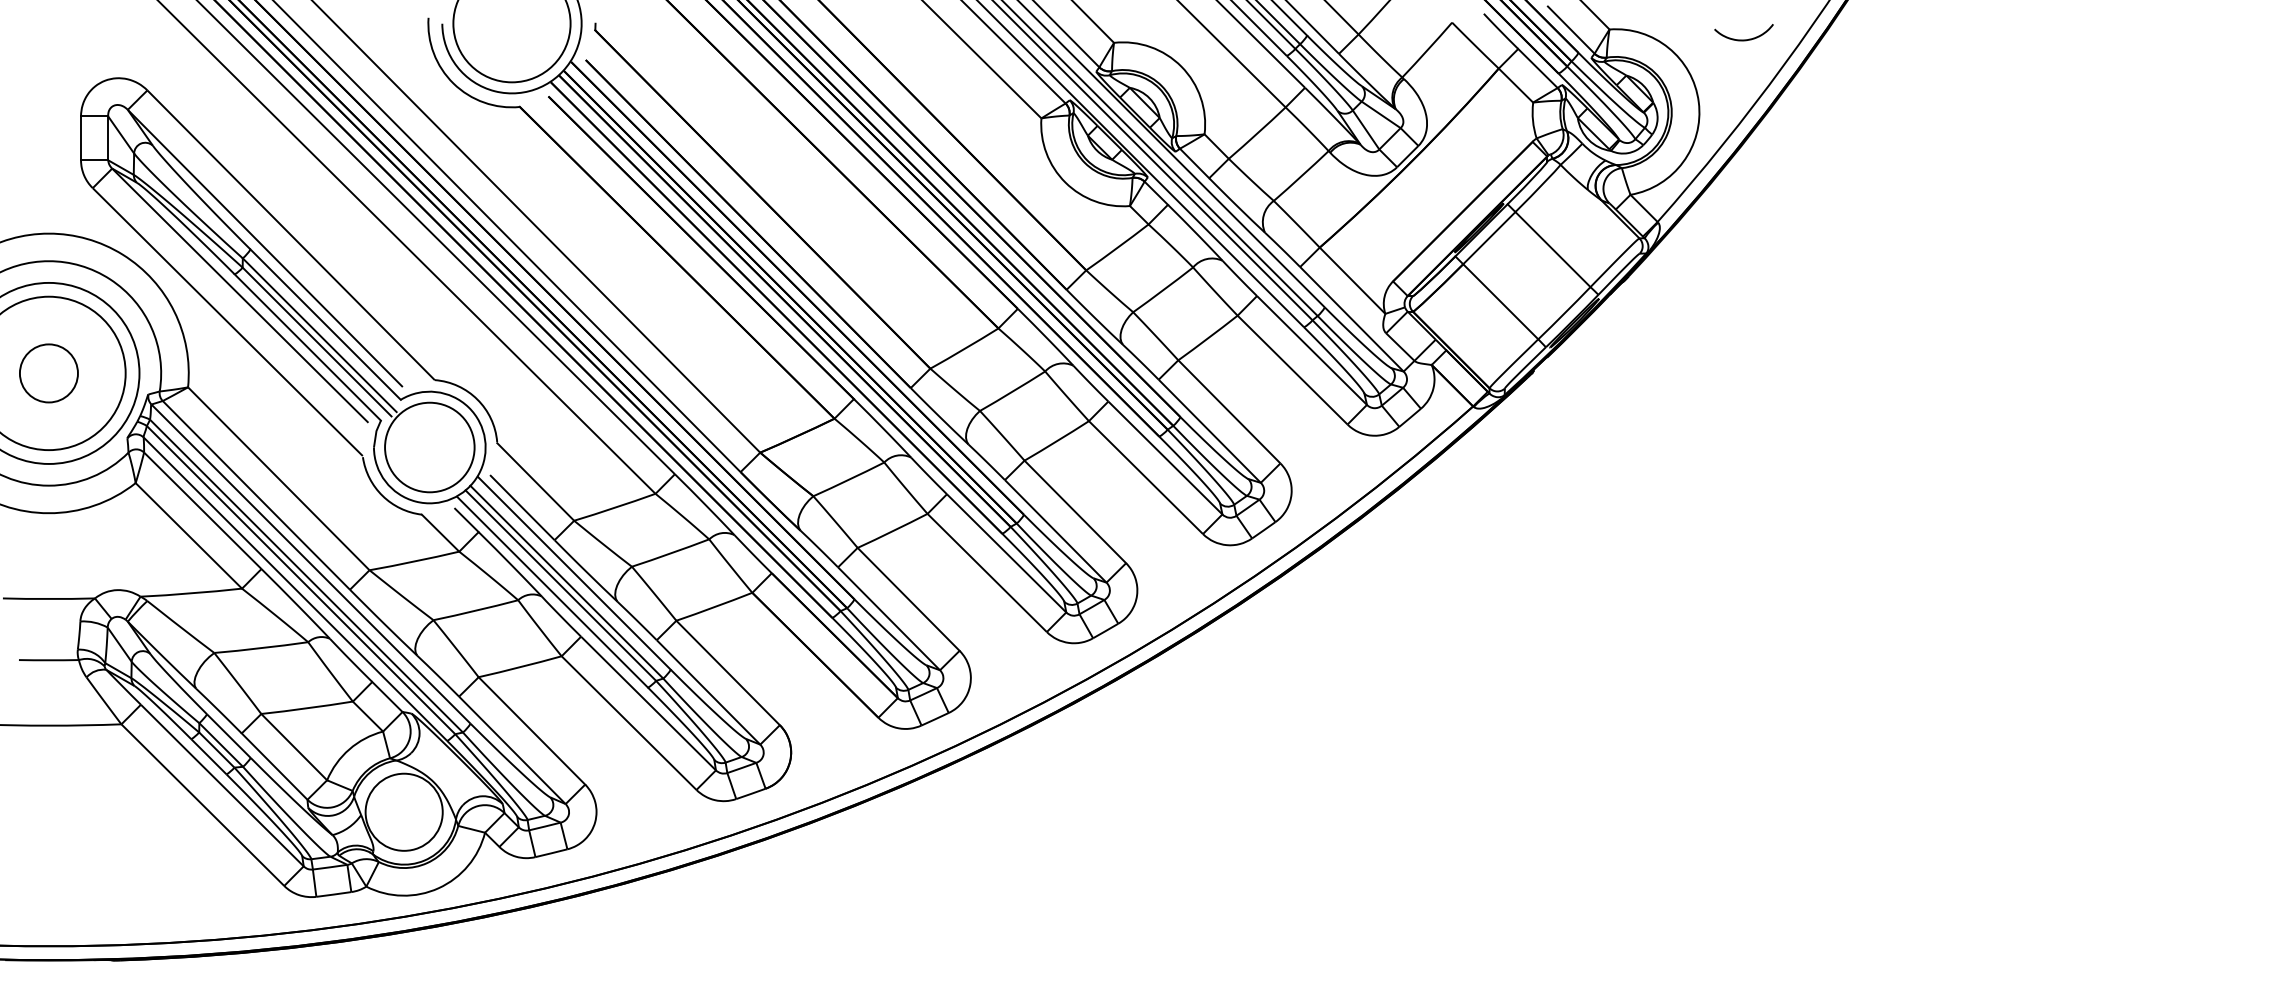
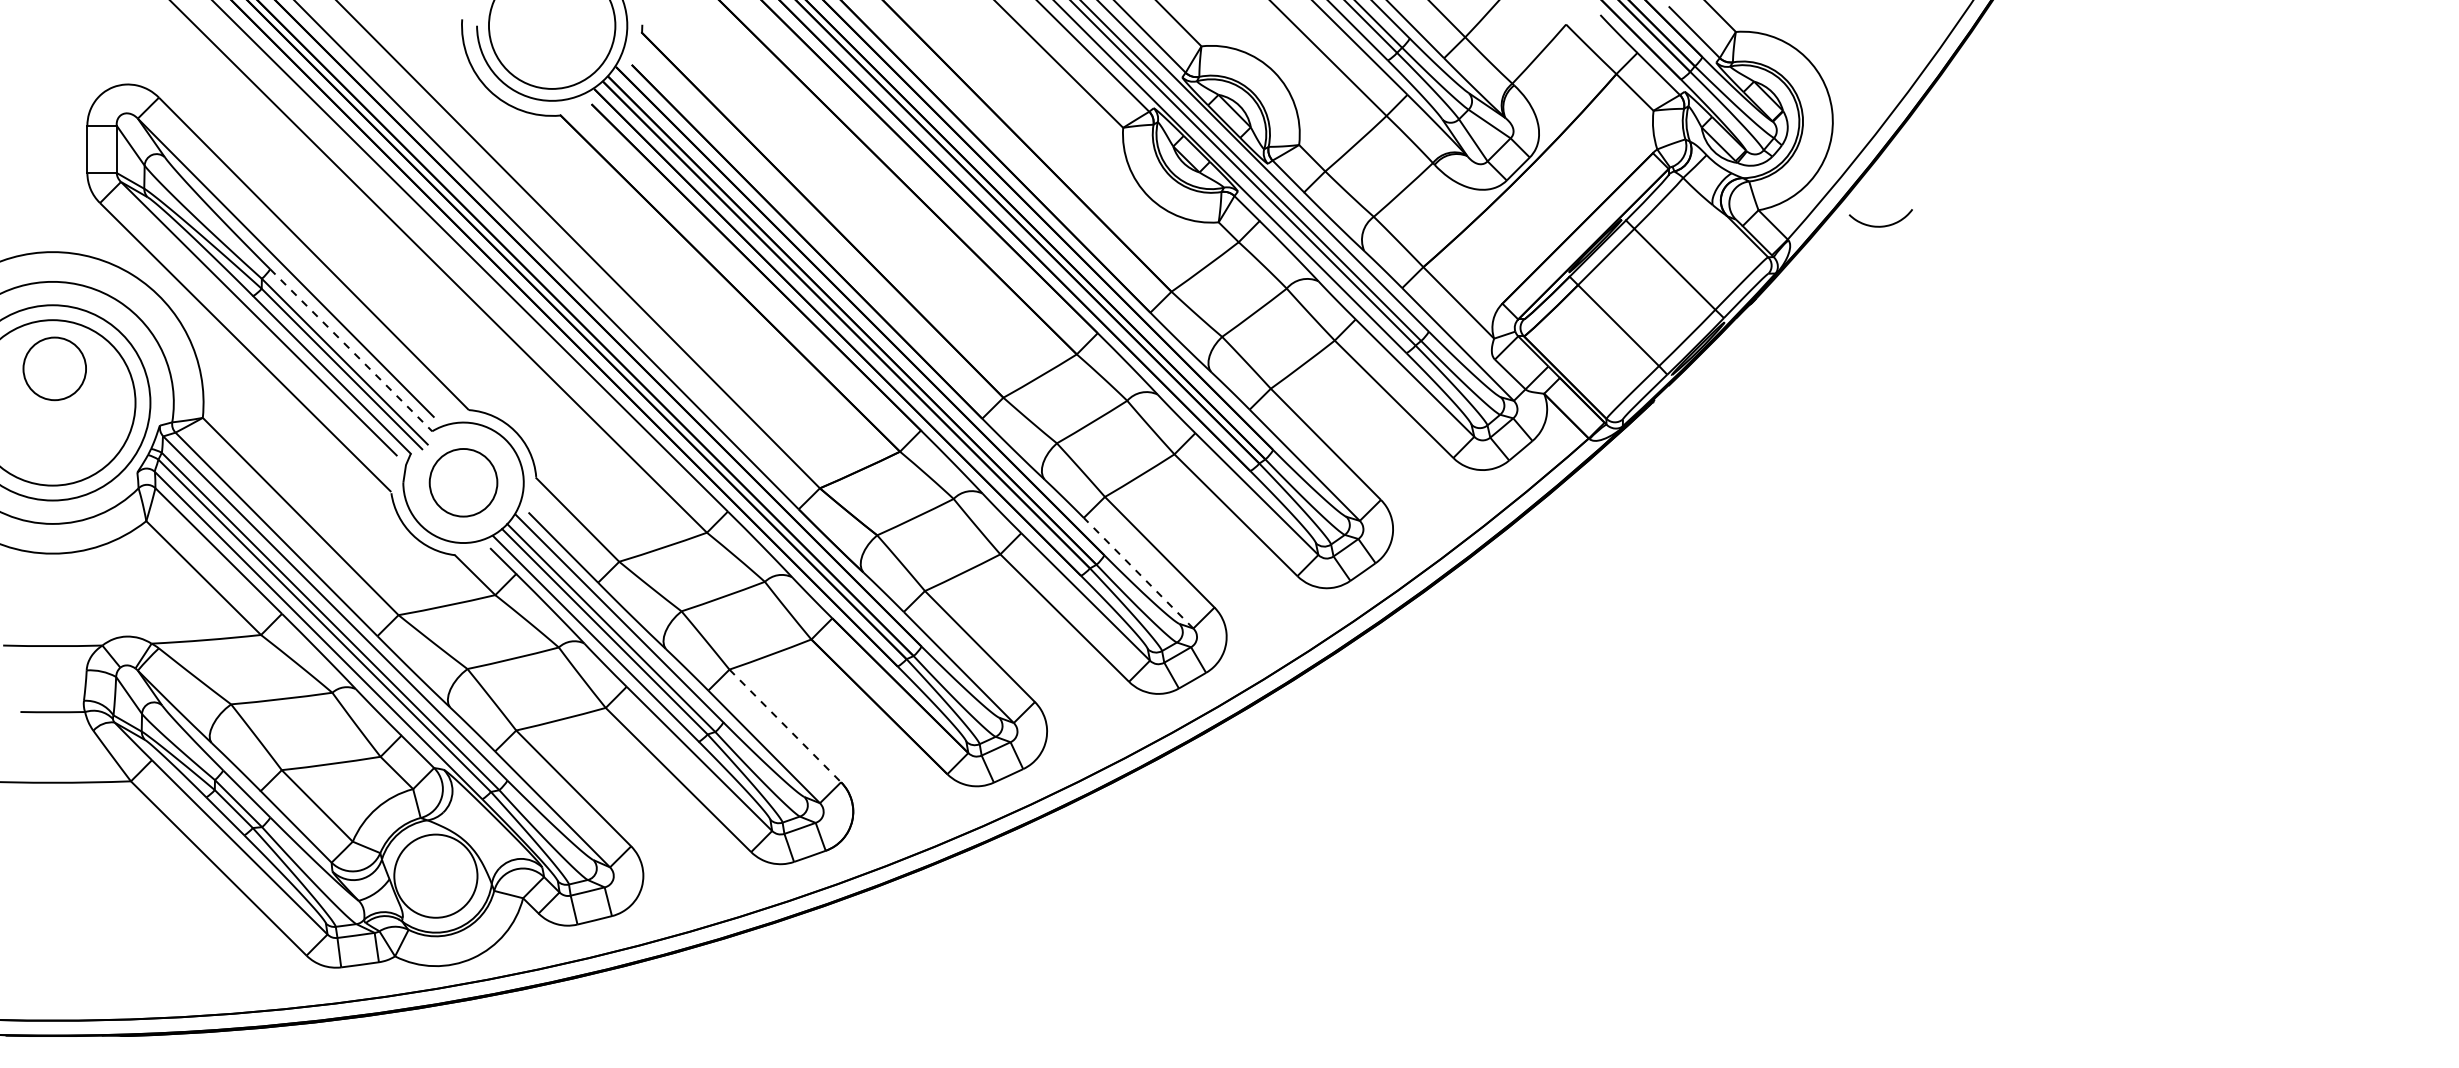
curve: (1743, 39) -> (1880, 225), moved
line: (325, 324) -> (351, 350), solid -> dashed
circle: (48, 373) -> (54, 368), moved
circle: (429, 447) -> (463, 482), size x0.7
line: (1055, 531) -> (1138, 573), solid -> dashed
line: (728, 673) -> (785, 726), solid -> dashed

